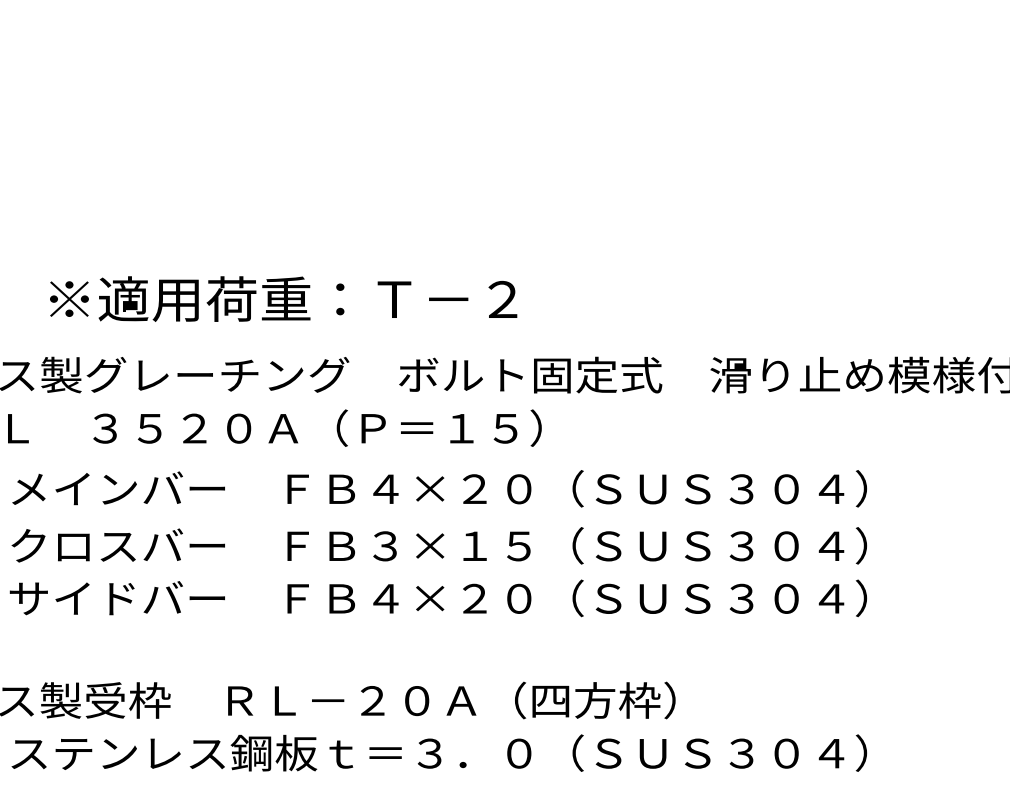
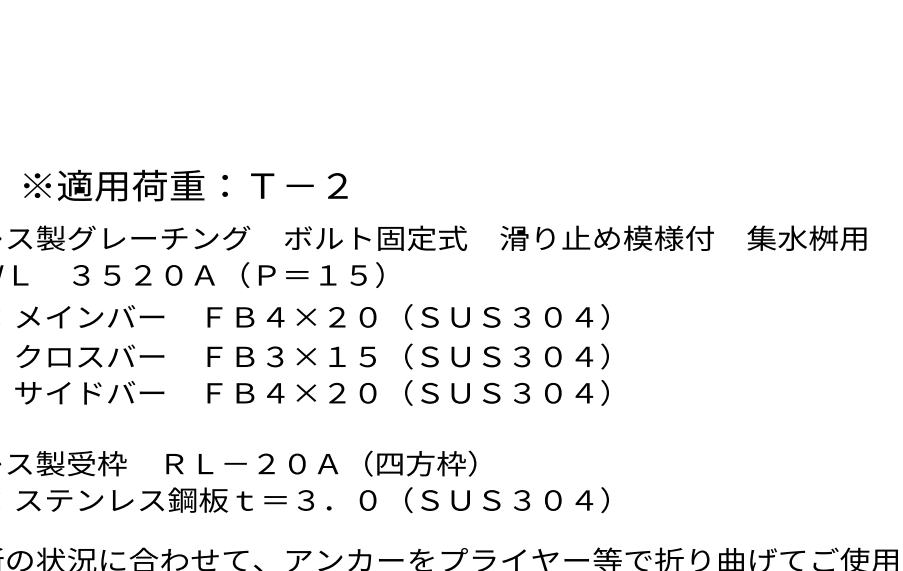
text: (283, 298) -> (185, 185), moved

